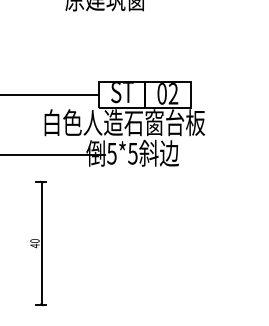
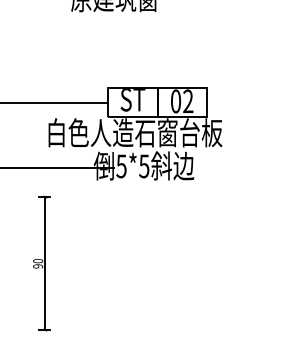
text: (35, 246) -> (38, 266), 40 -> 90

